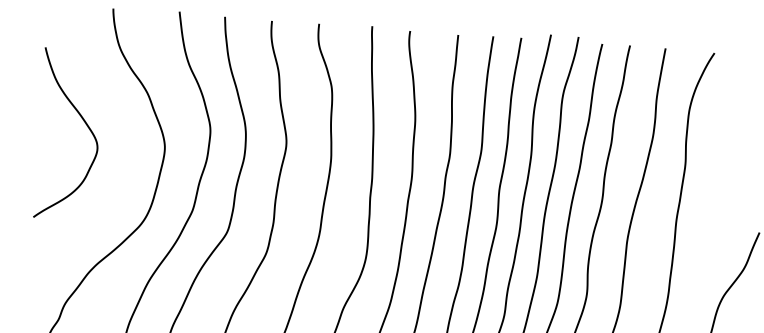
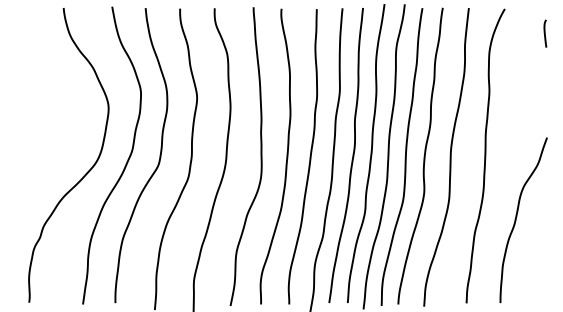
curve: (84, 123) -> (48, 93), removed

